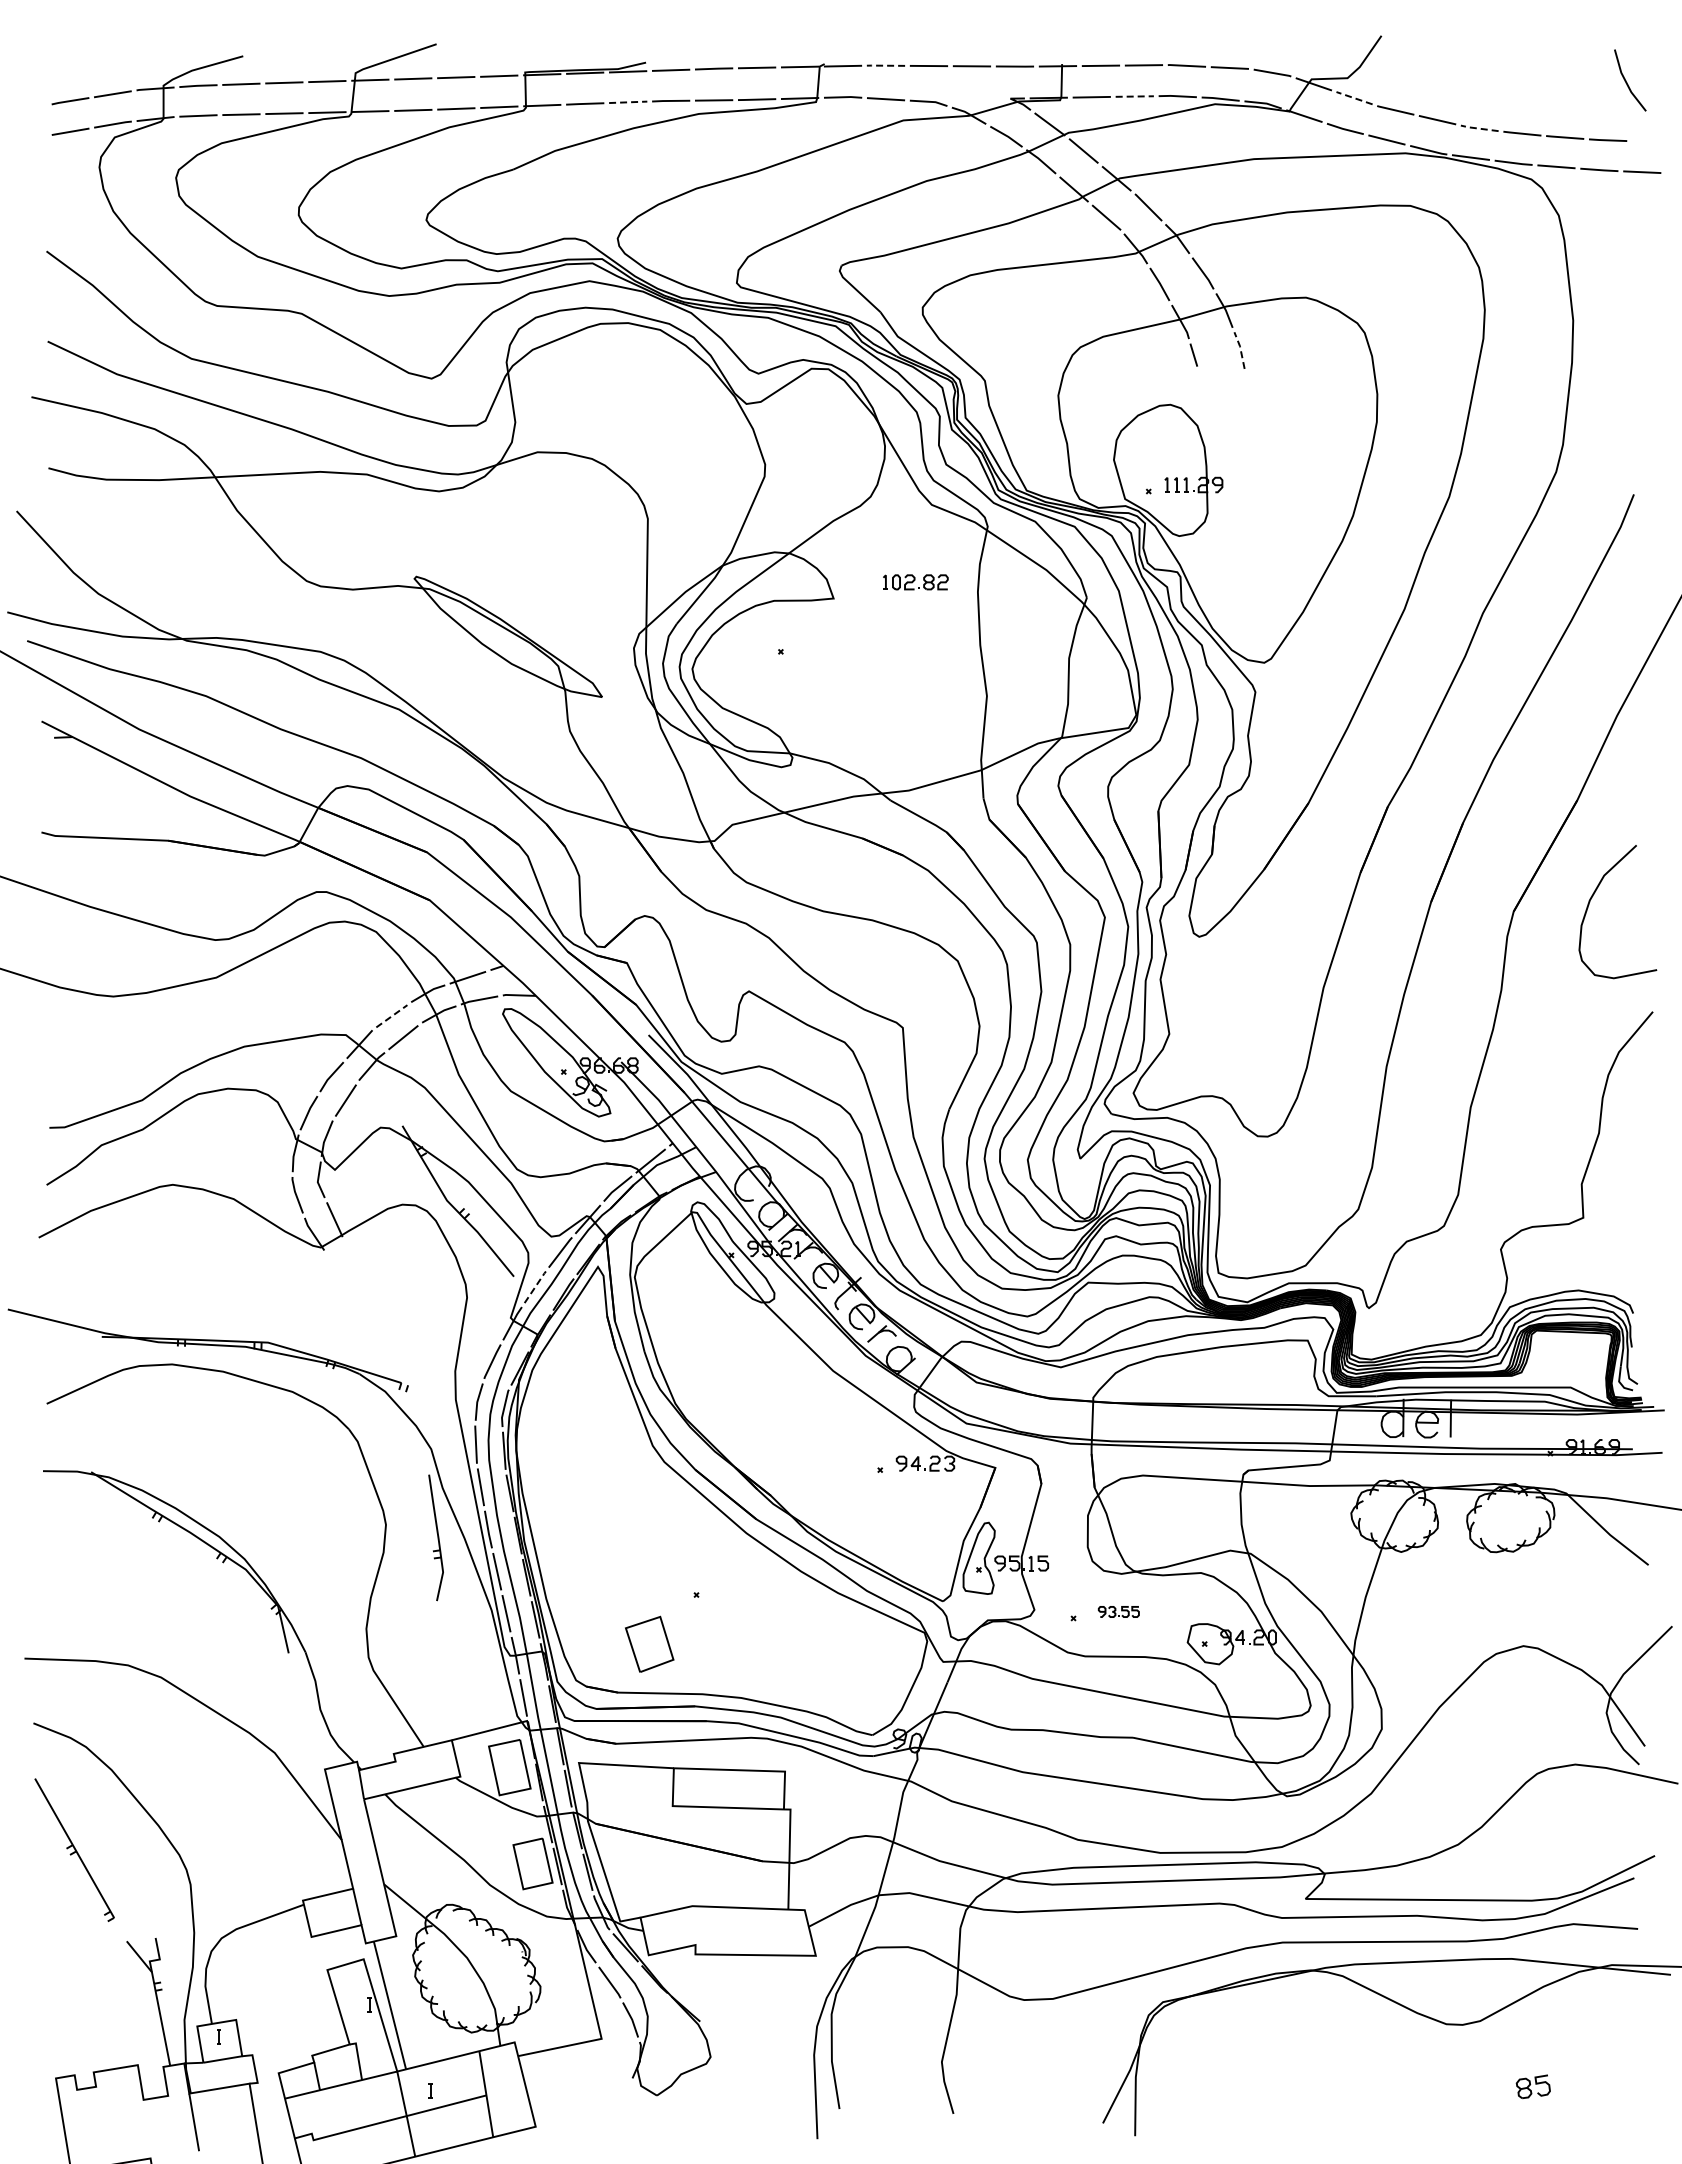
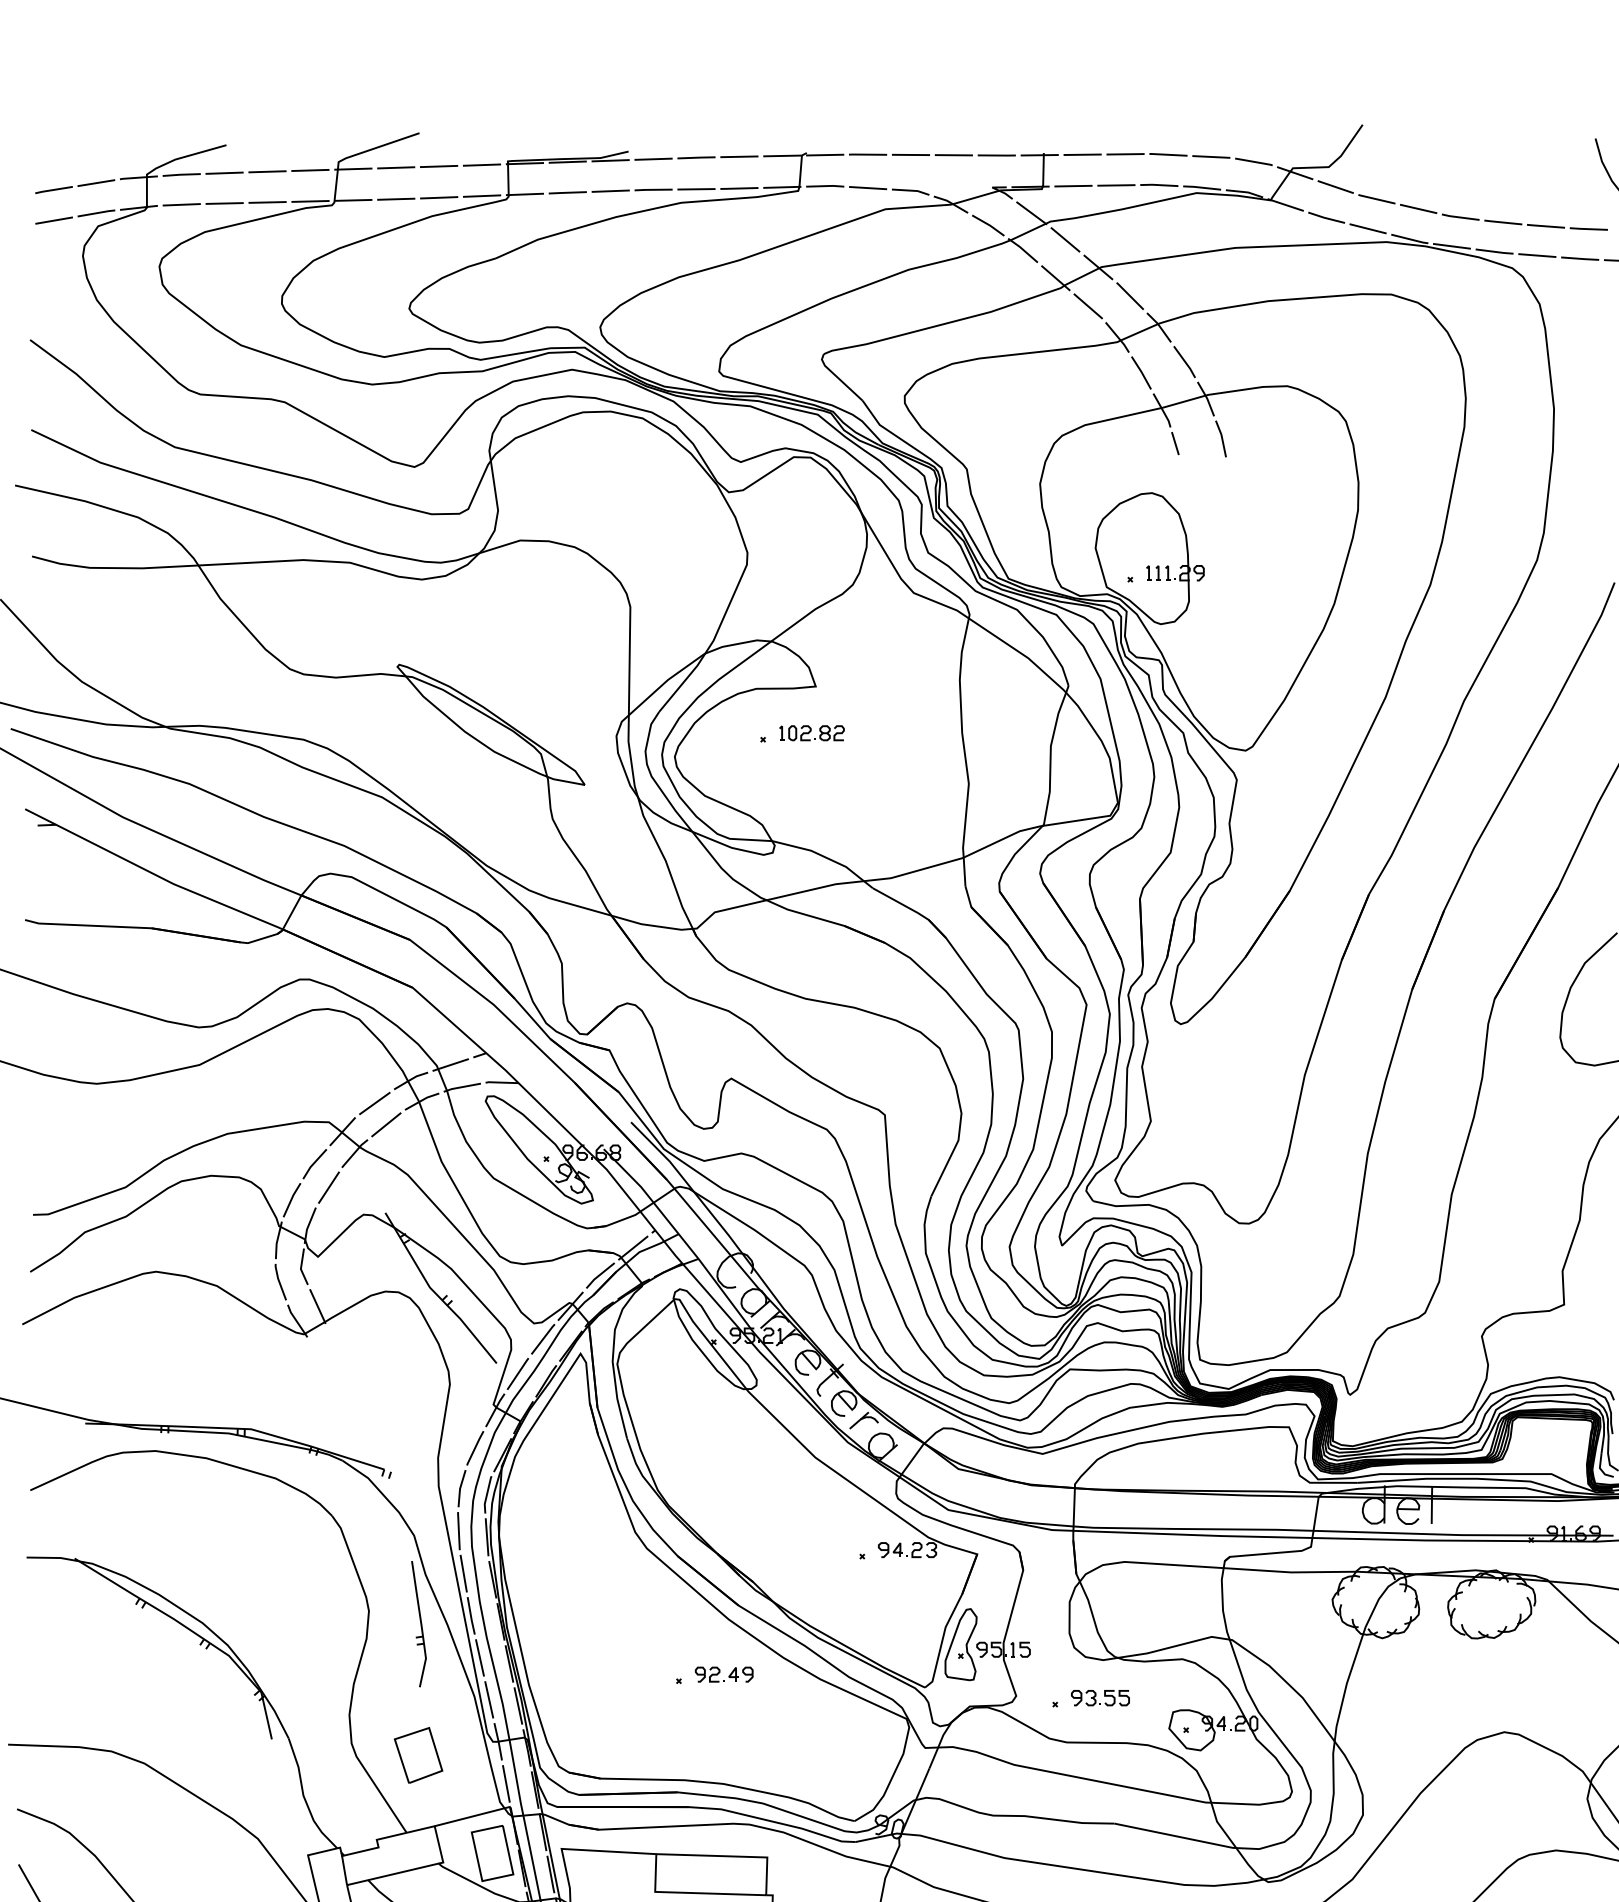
line: (885, 65) -> (867, 154), dashed -> solid
line: (1135, 96) -> (1117, 185), dashed -> solid
line: (1354, 98) -> (1335, 187), dashed -> solid
line: (628, 102) -> (611, 191), dashed -> solid
line: (1478, 128) -> (1459, 217), dashed -> solid
line: (1240, 349) -> (1221, 437), dashed -> solid
part: (915, 582) -> (811, 733), moved
line: (392, 1016) -> (375, 1103), dashed -> solid
line: (535, 1286) -> (518, 1373), dashed -> solid
part: (741, 1588) -> (723, 1674), added
part: (1118, 1611) -> (1100, 1697), size x1.43
line: (633, 1647) -> (402, 1758), moved

